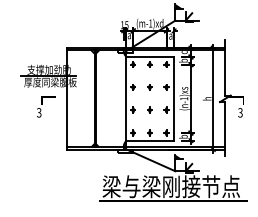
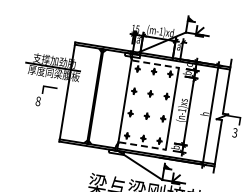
line: (150, 57) -> (155, 64), solid -> dashed
text: (38, 112) -> (37, 100), 3 -> 8
line: (150, 140) -> (142, 145), solid -> dashed

